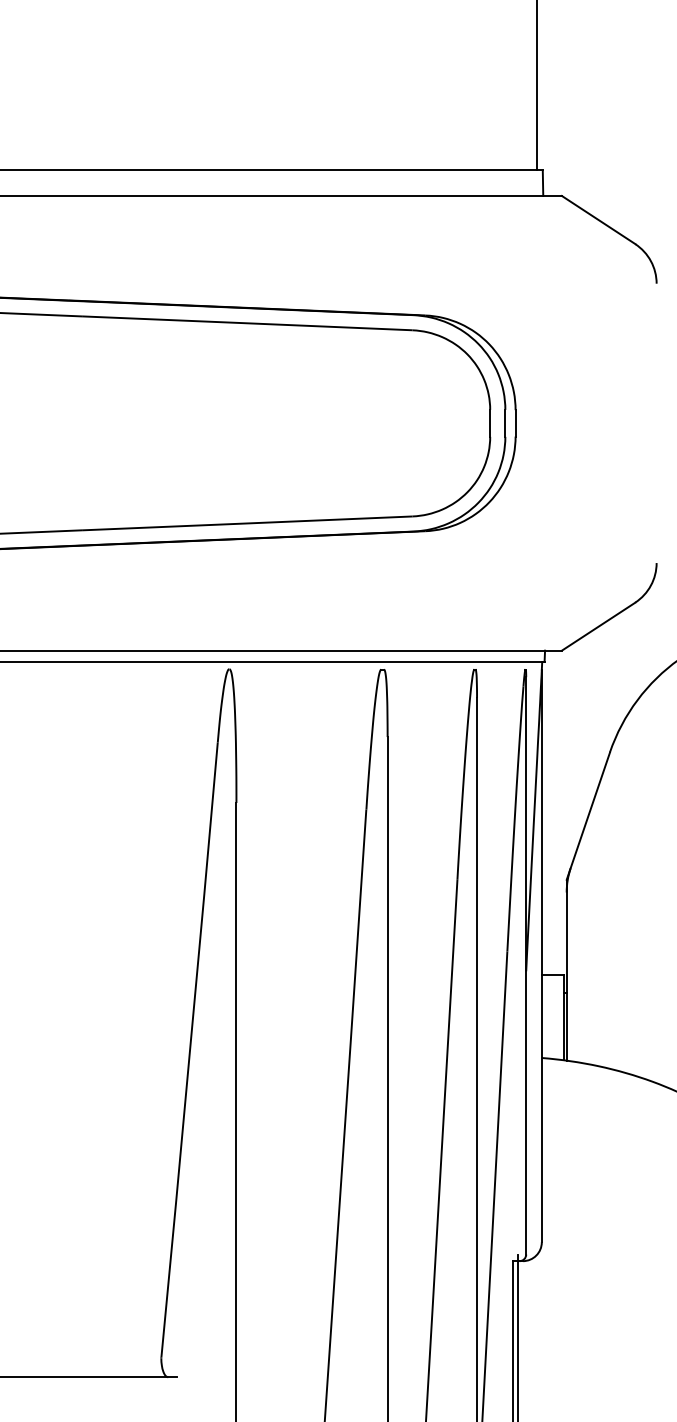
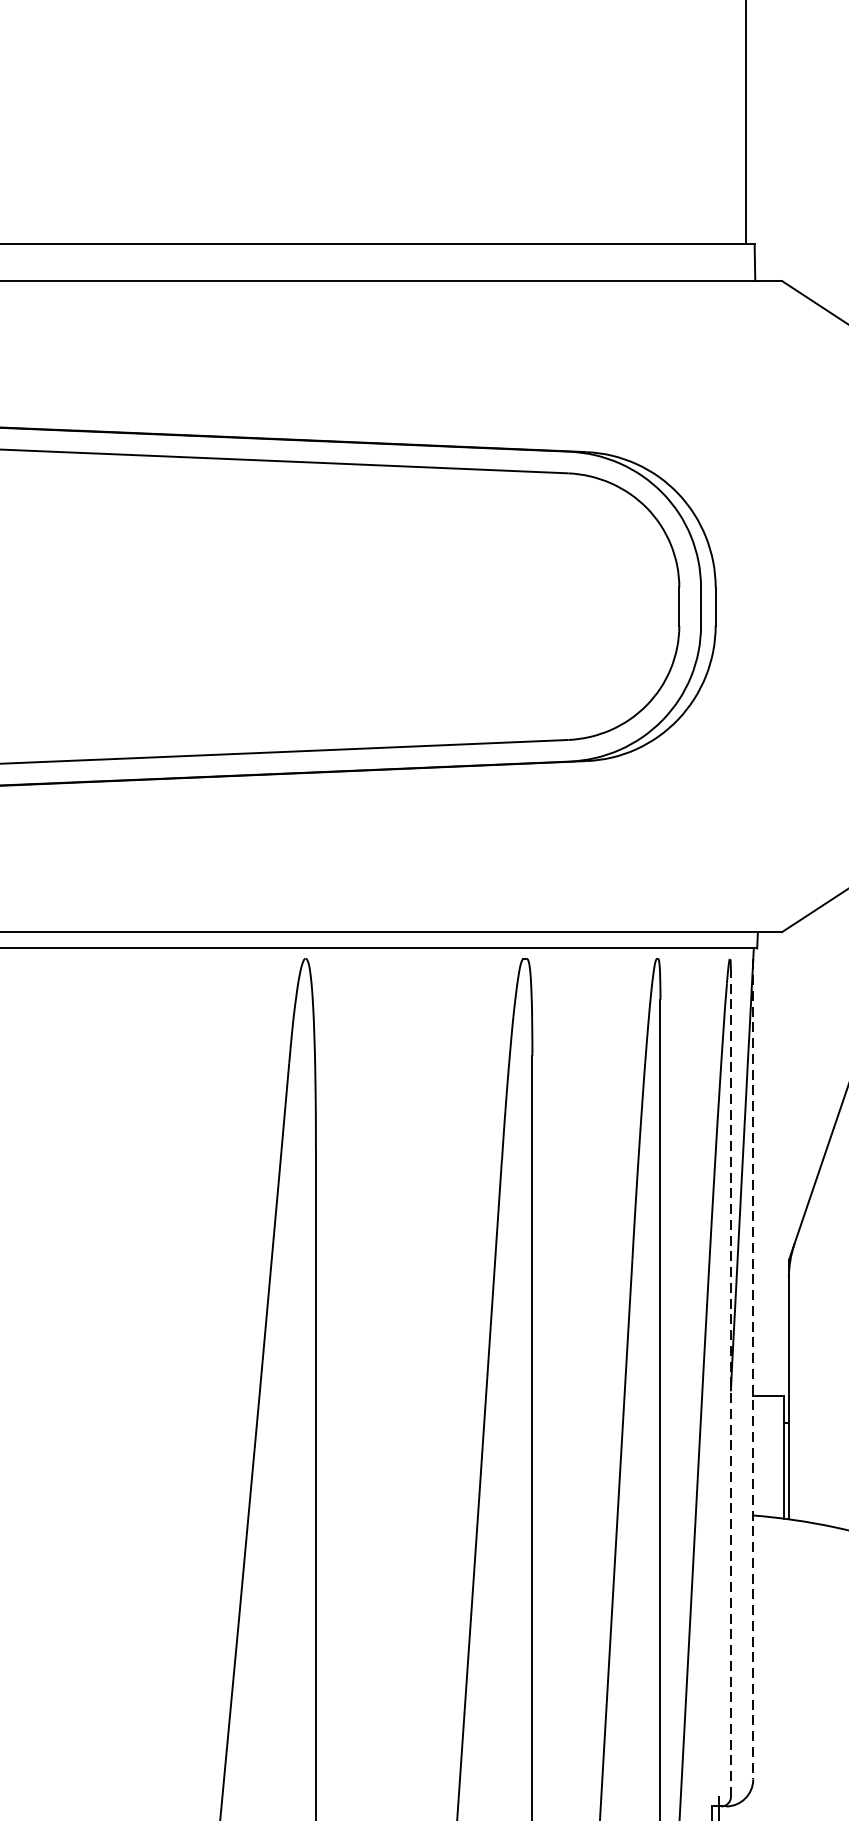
line: (541, 956) -> (752, 1370), solid -> dashed
line: (526, 965) -> (731, 1383), solid -> dashed

